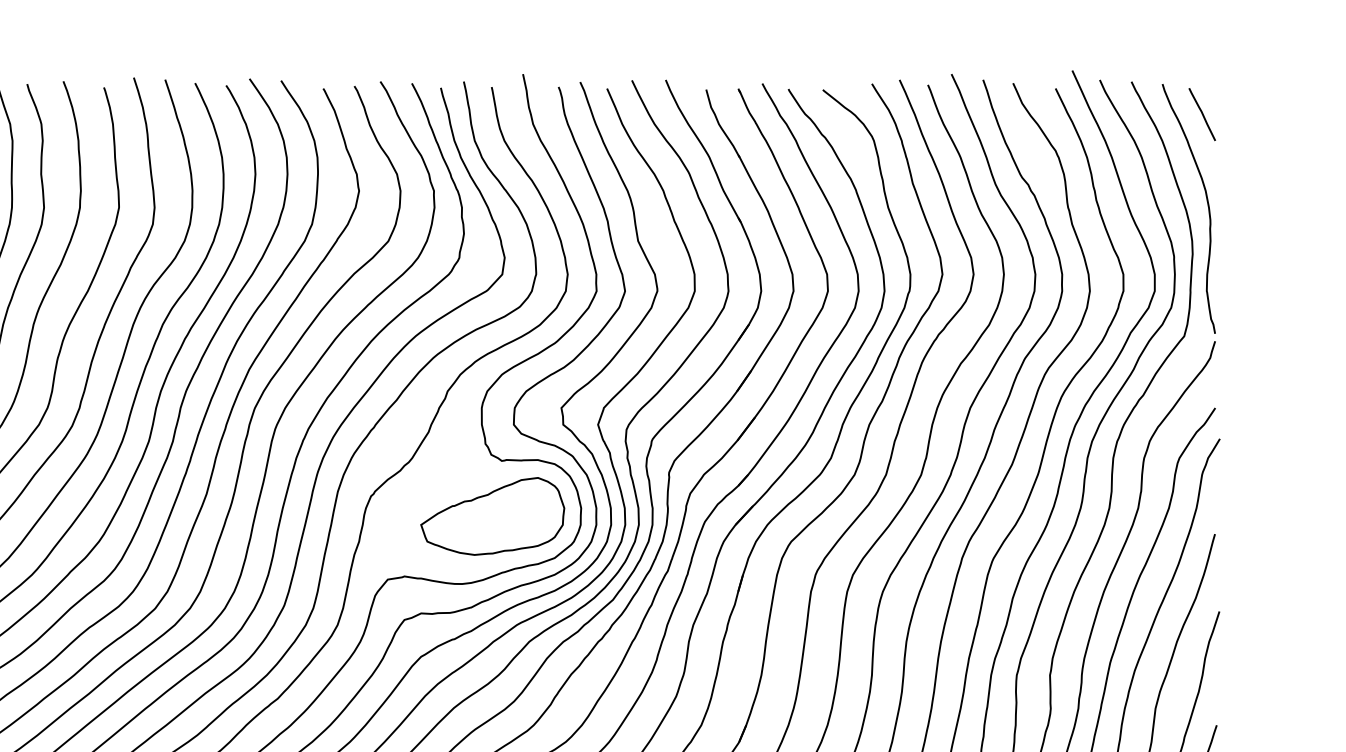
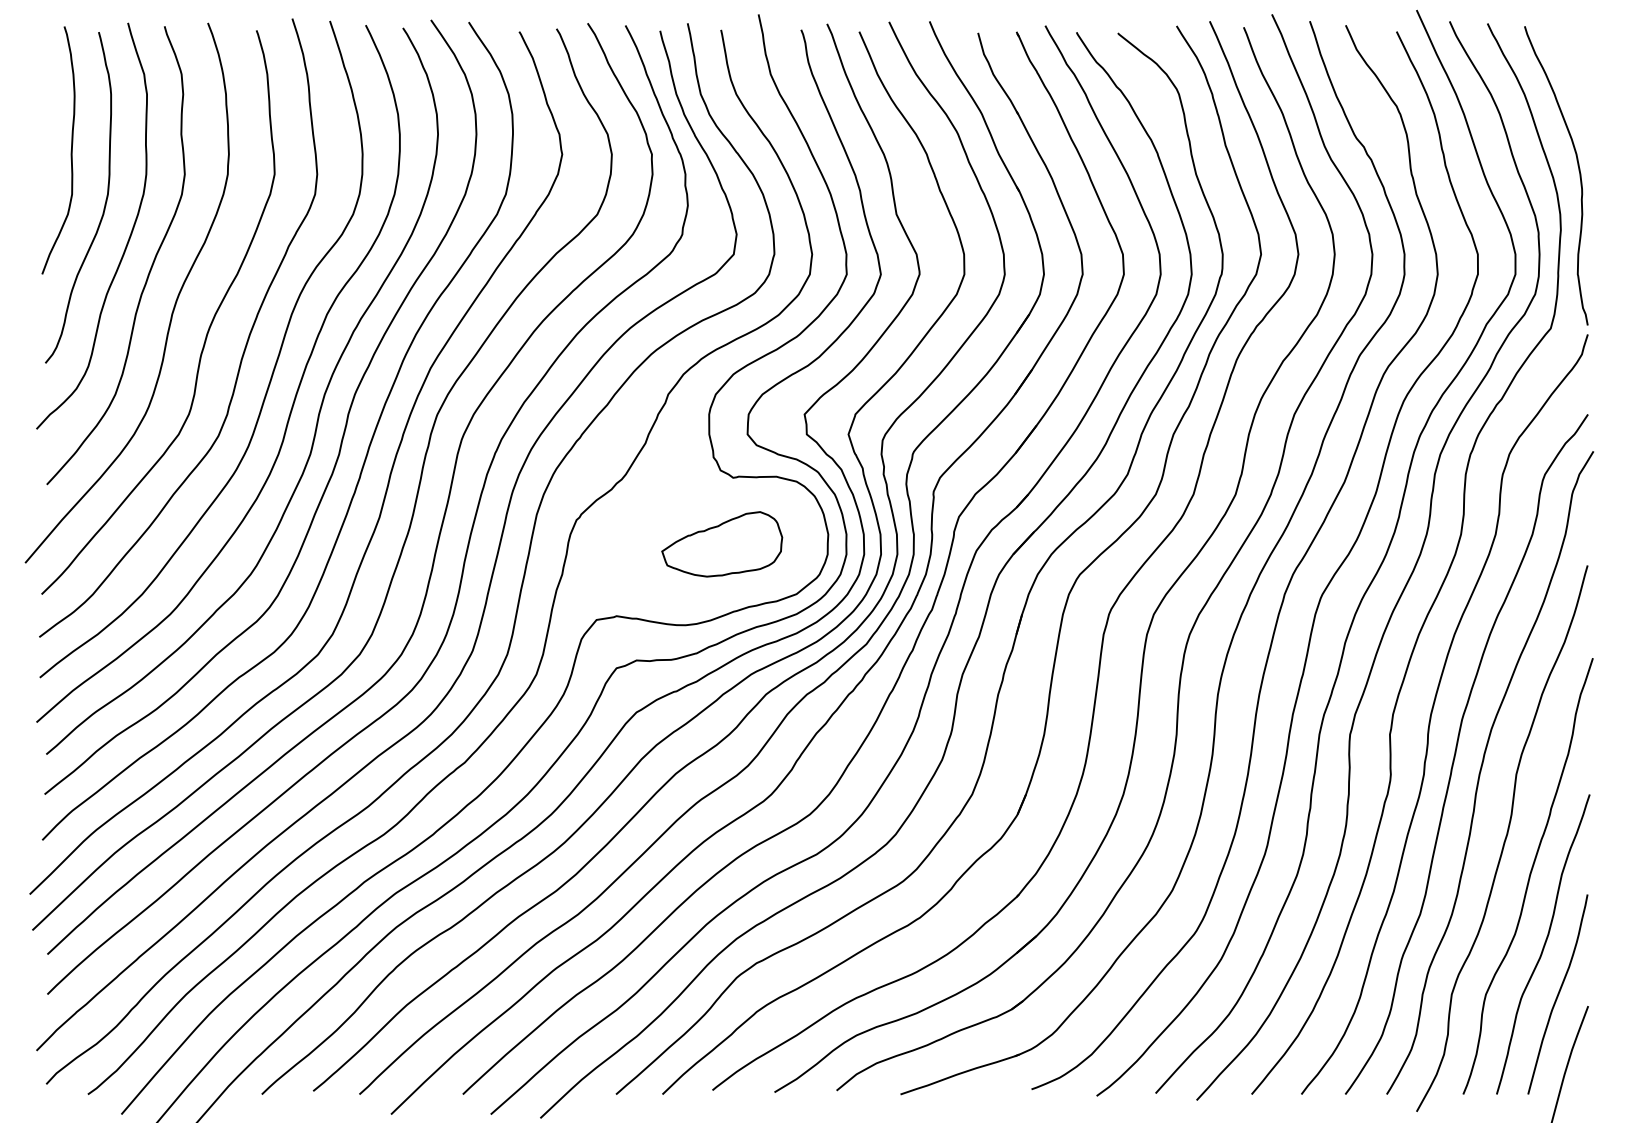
line: (1202, 114) -> (1572, 62), removed
part: (492, 516) -> (721, 544), size x0.7

